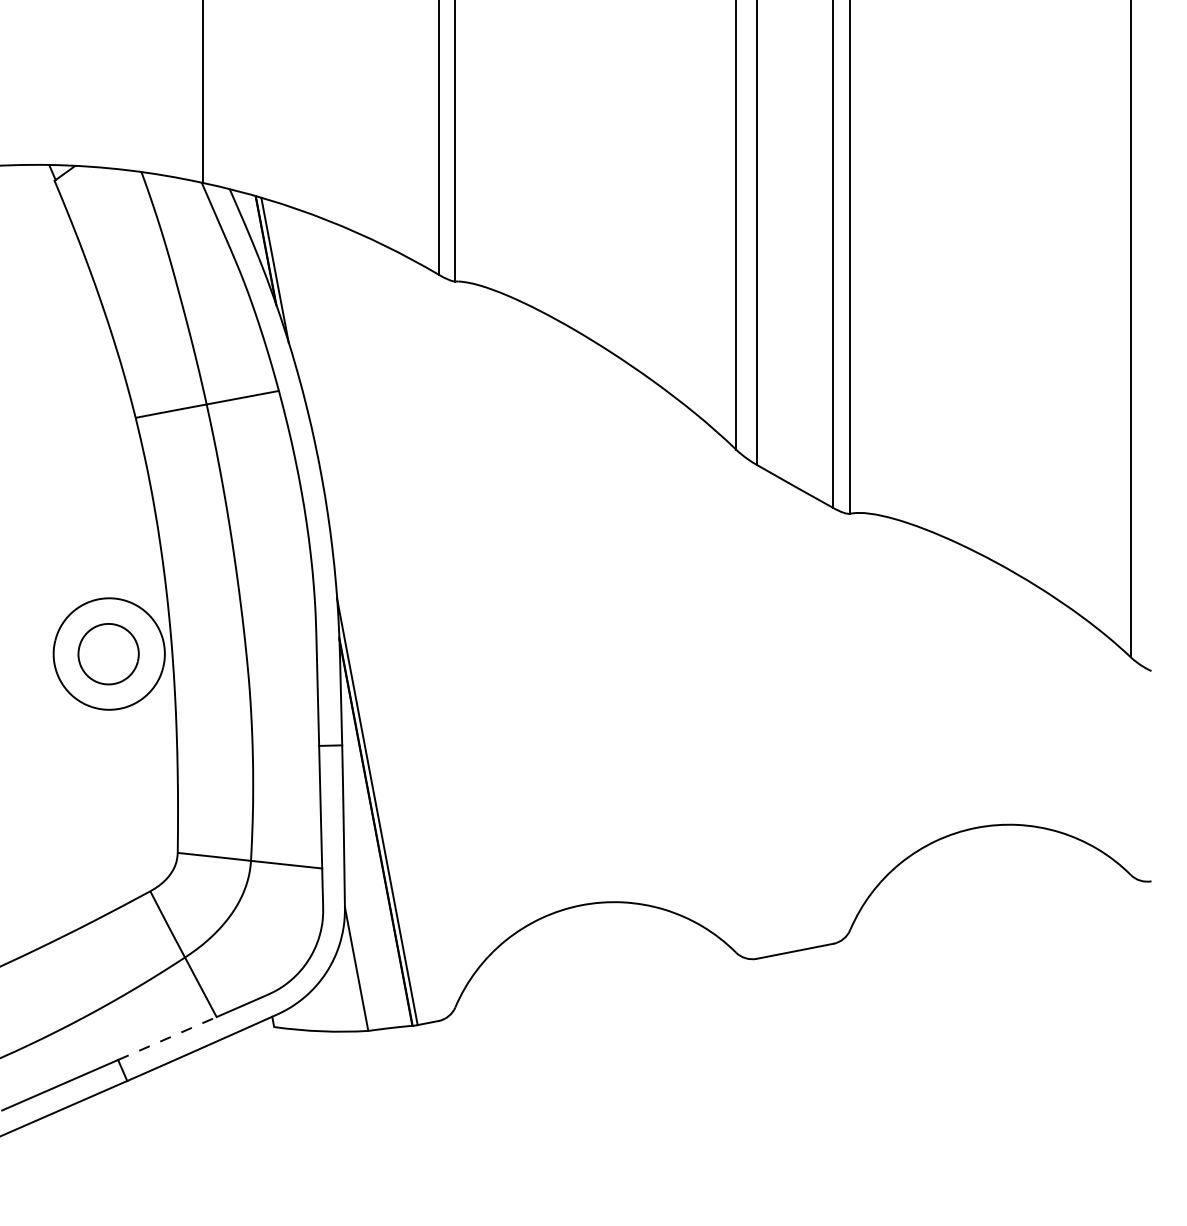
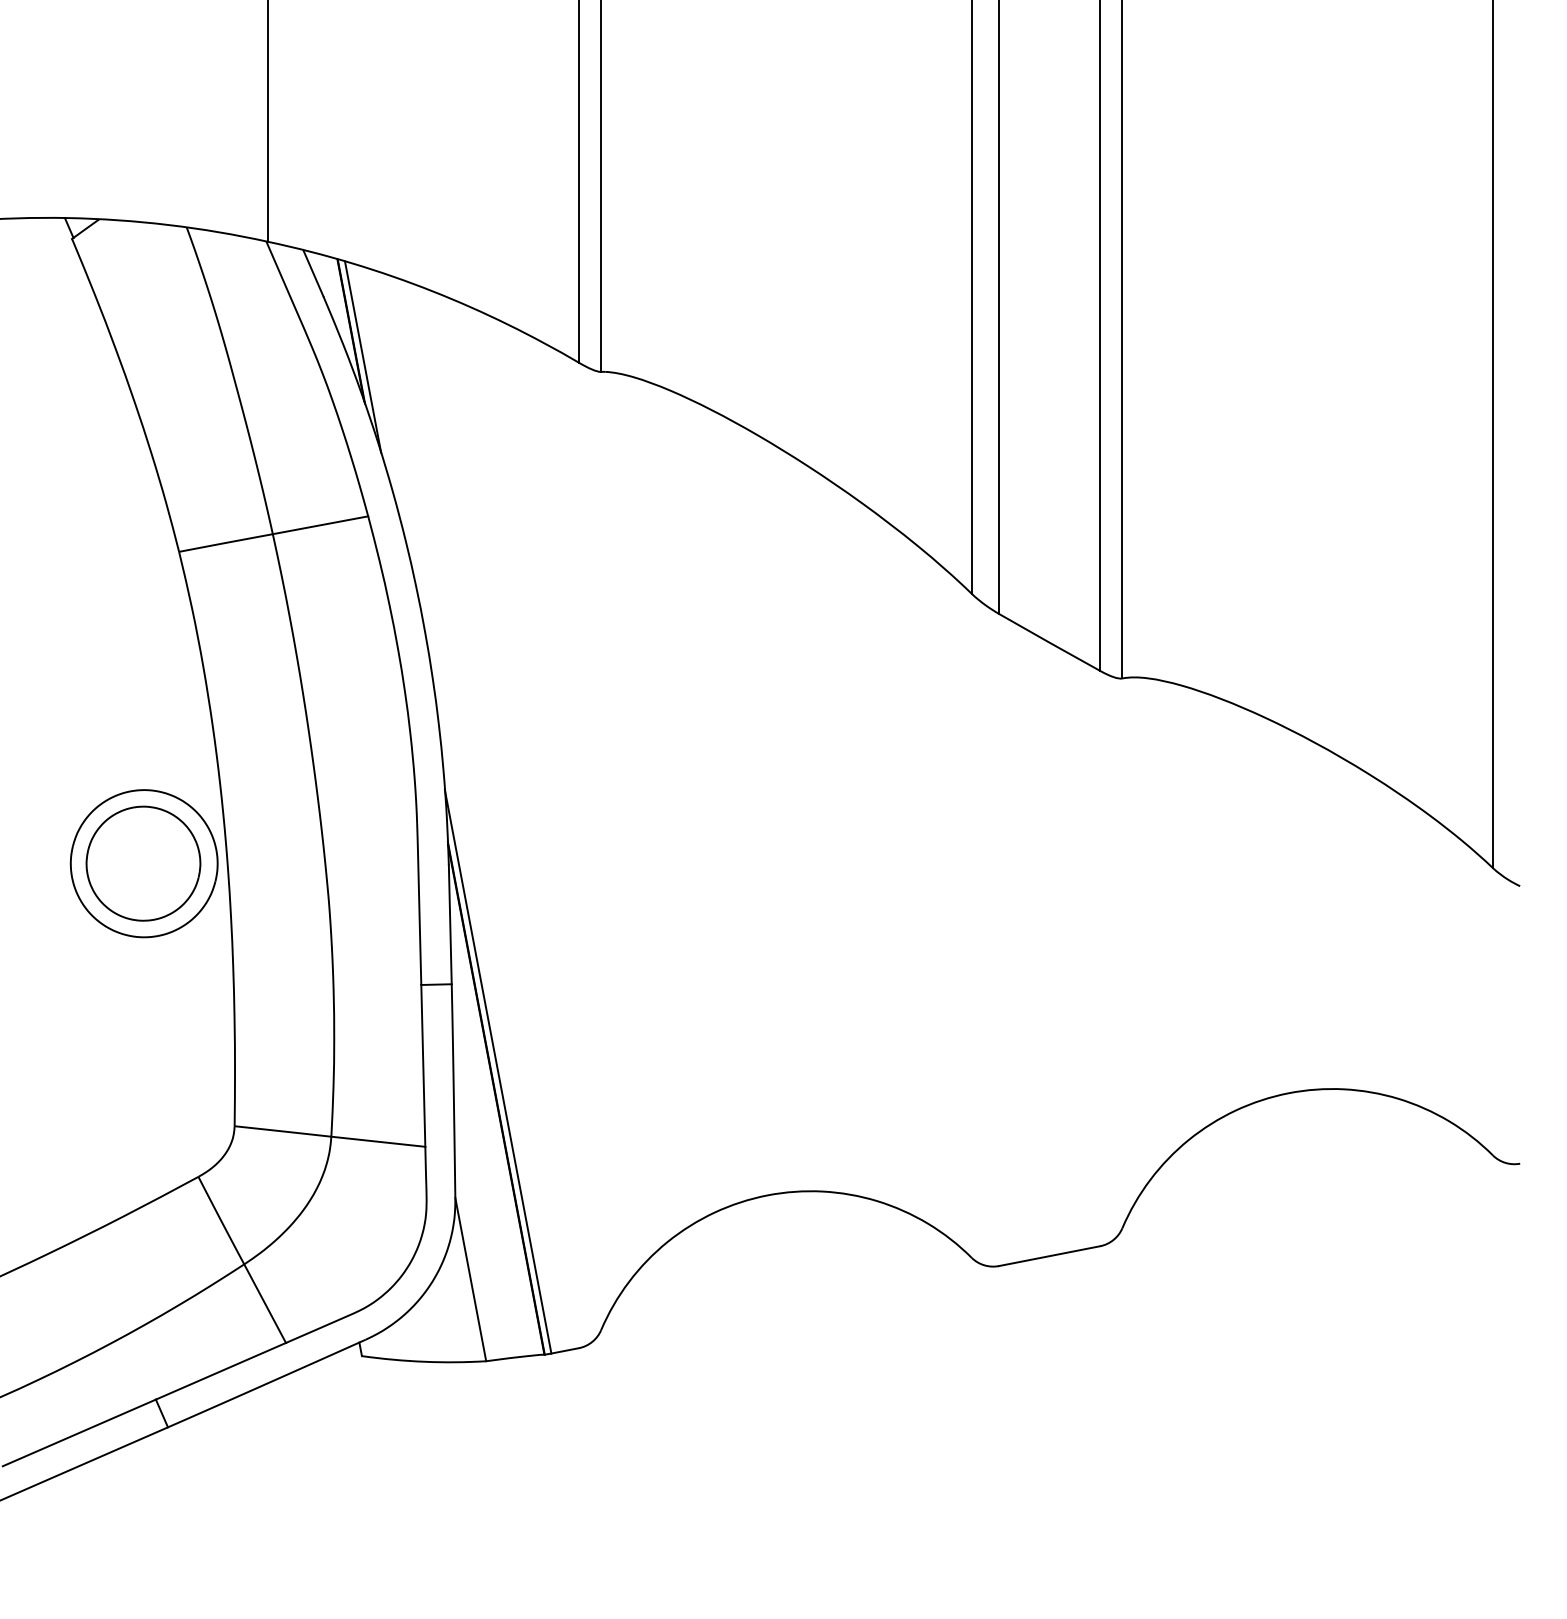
part: (108, 654) -> (143, 864), size x1.43
line: (167, 1038) -> (221, 1371), dashed -> solid

